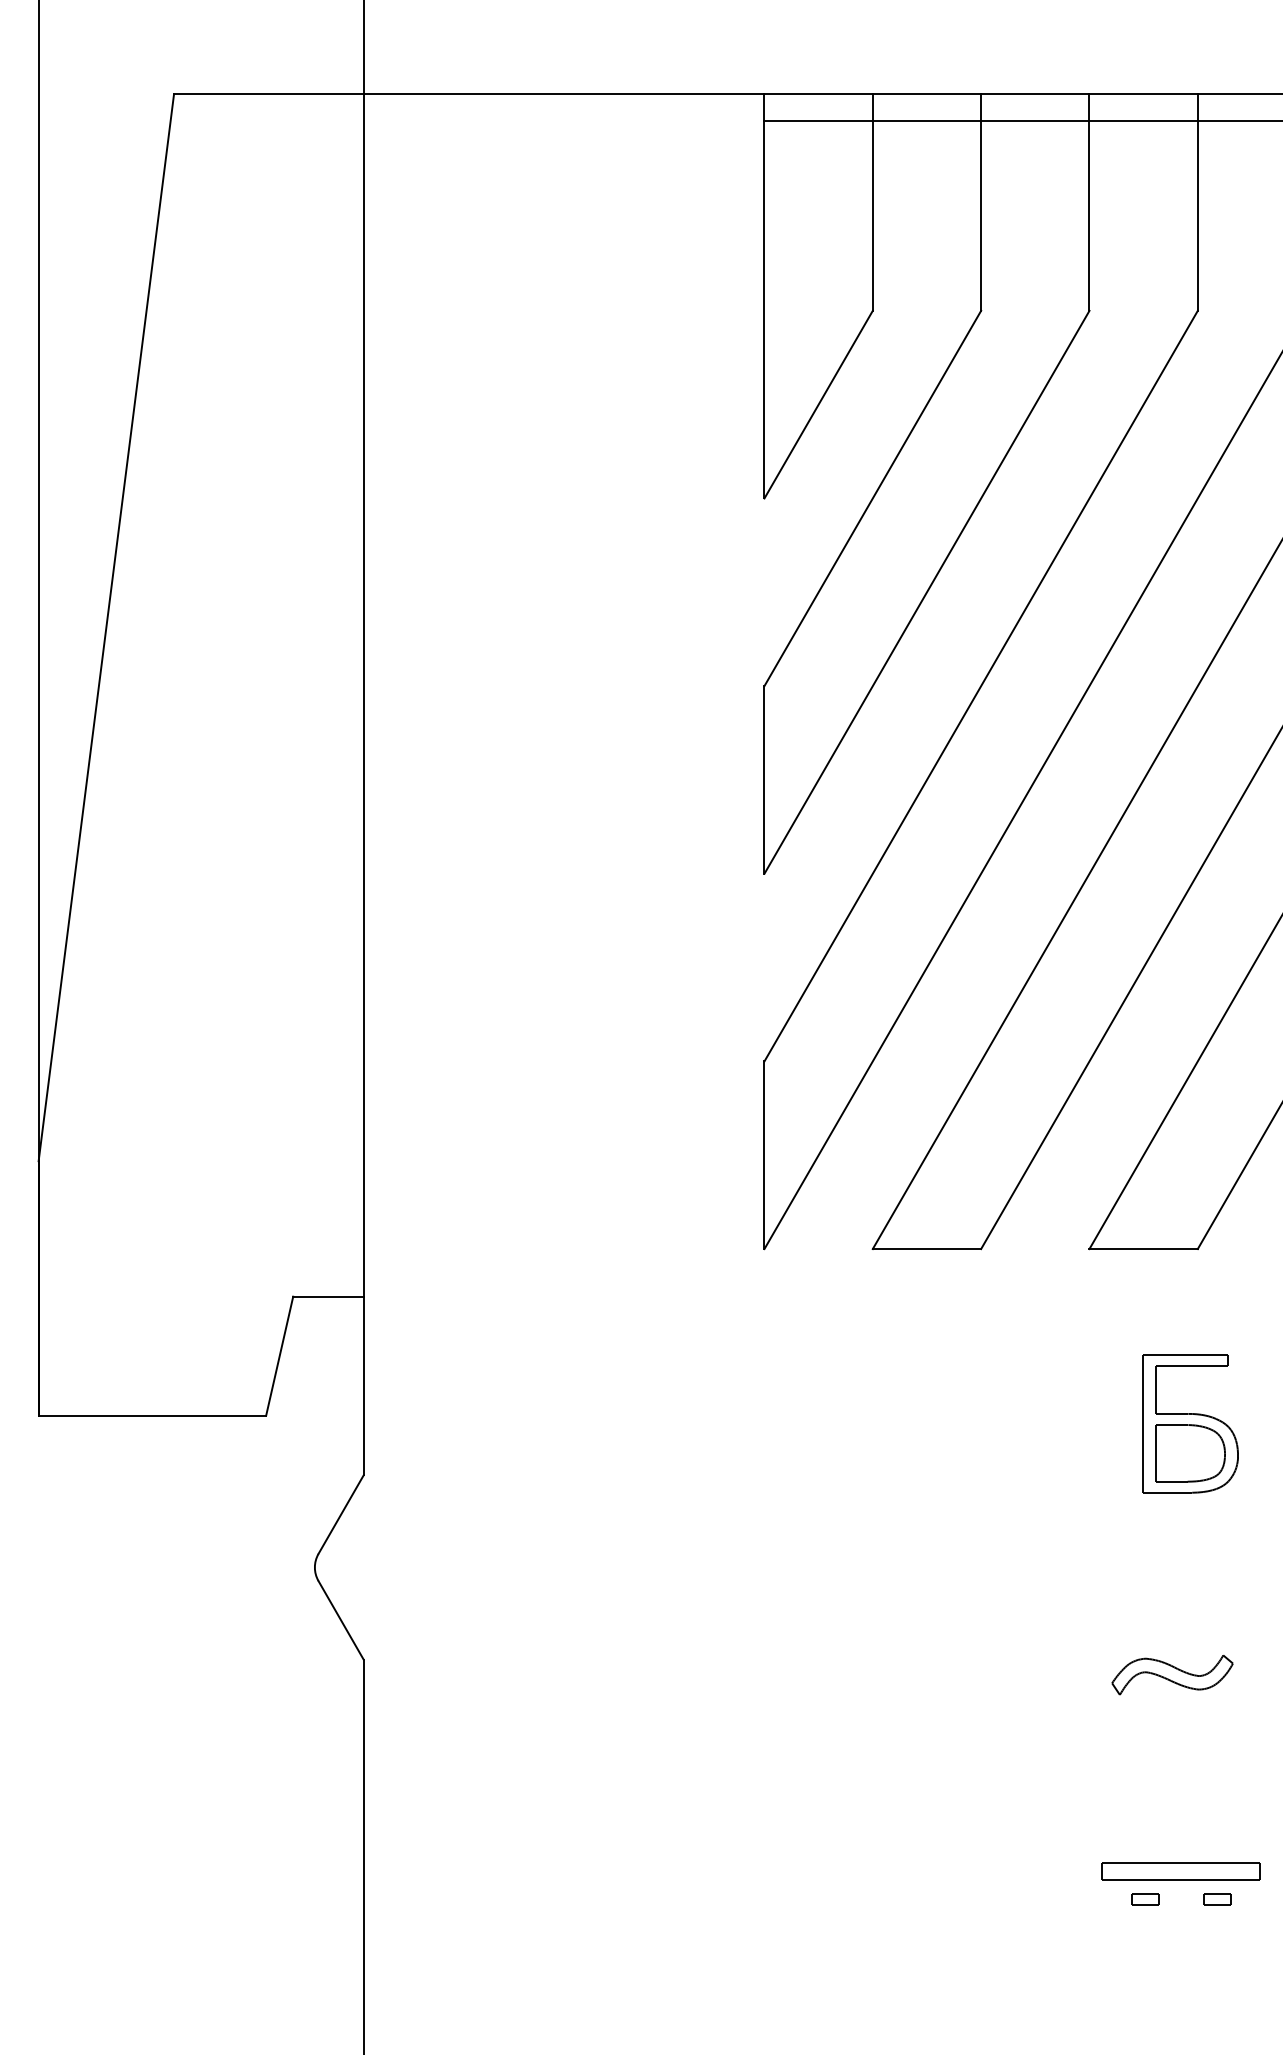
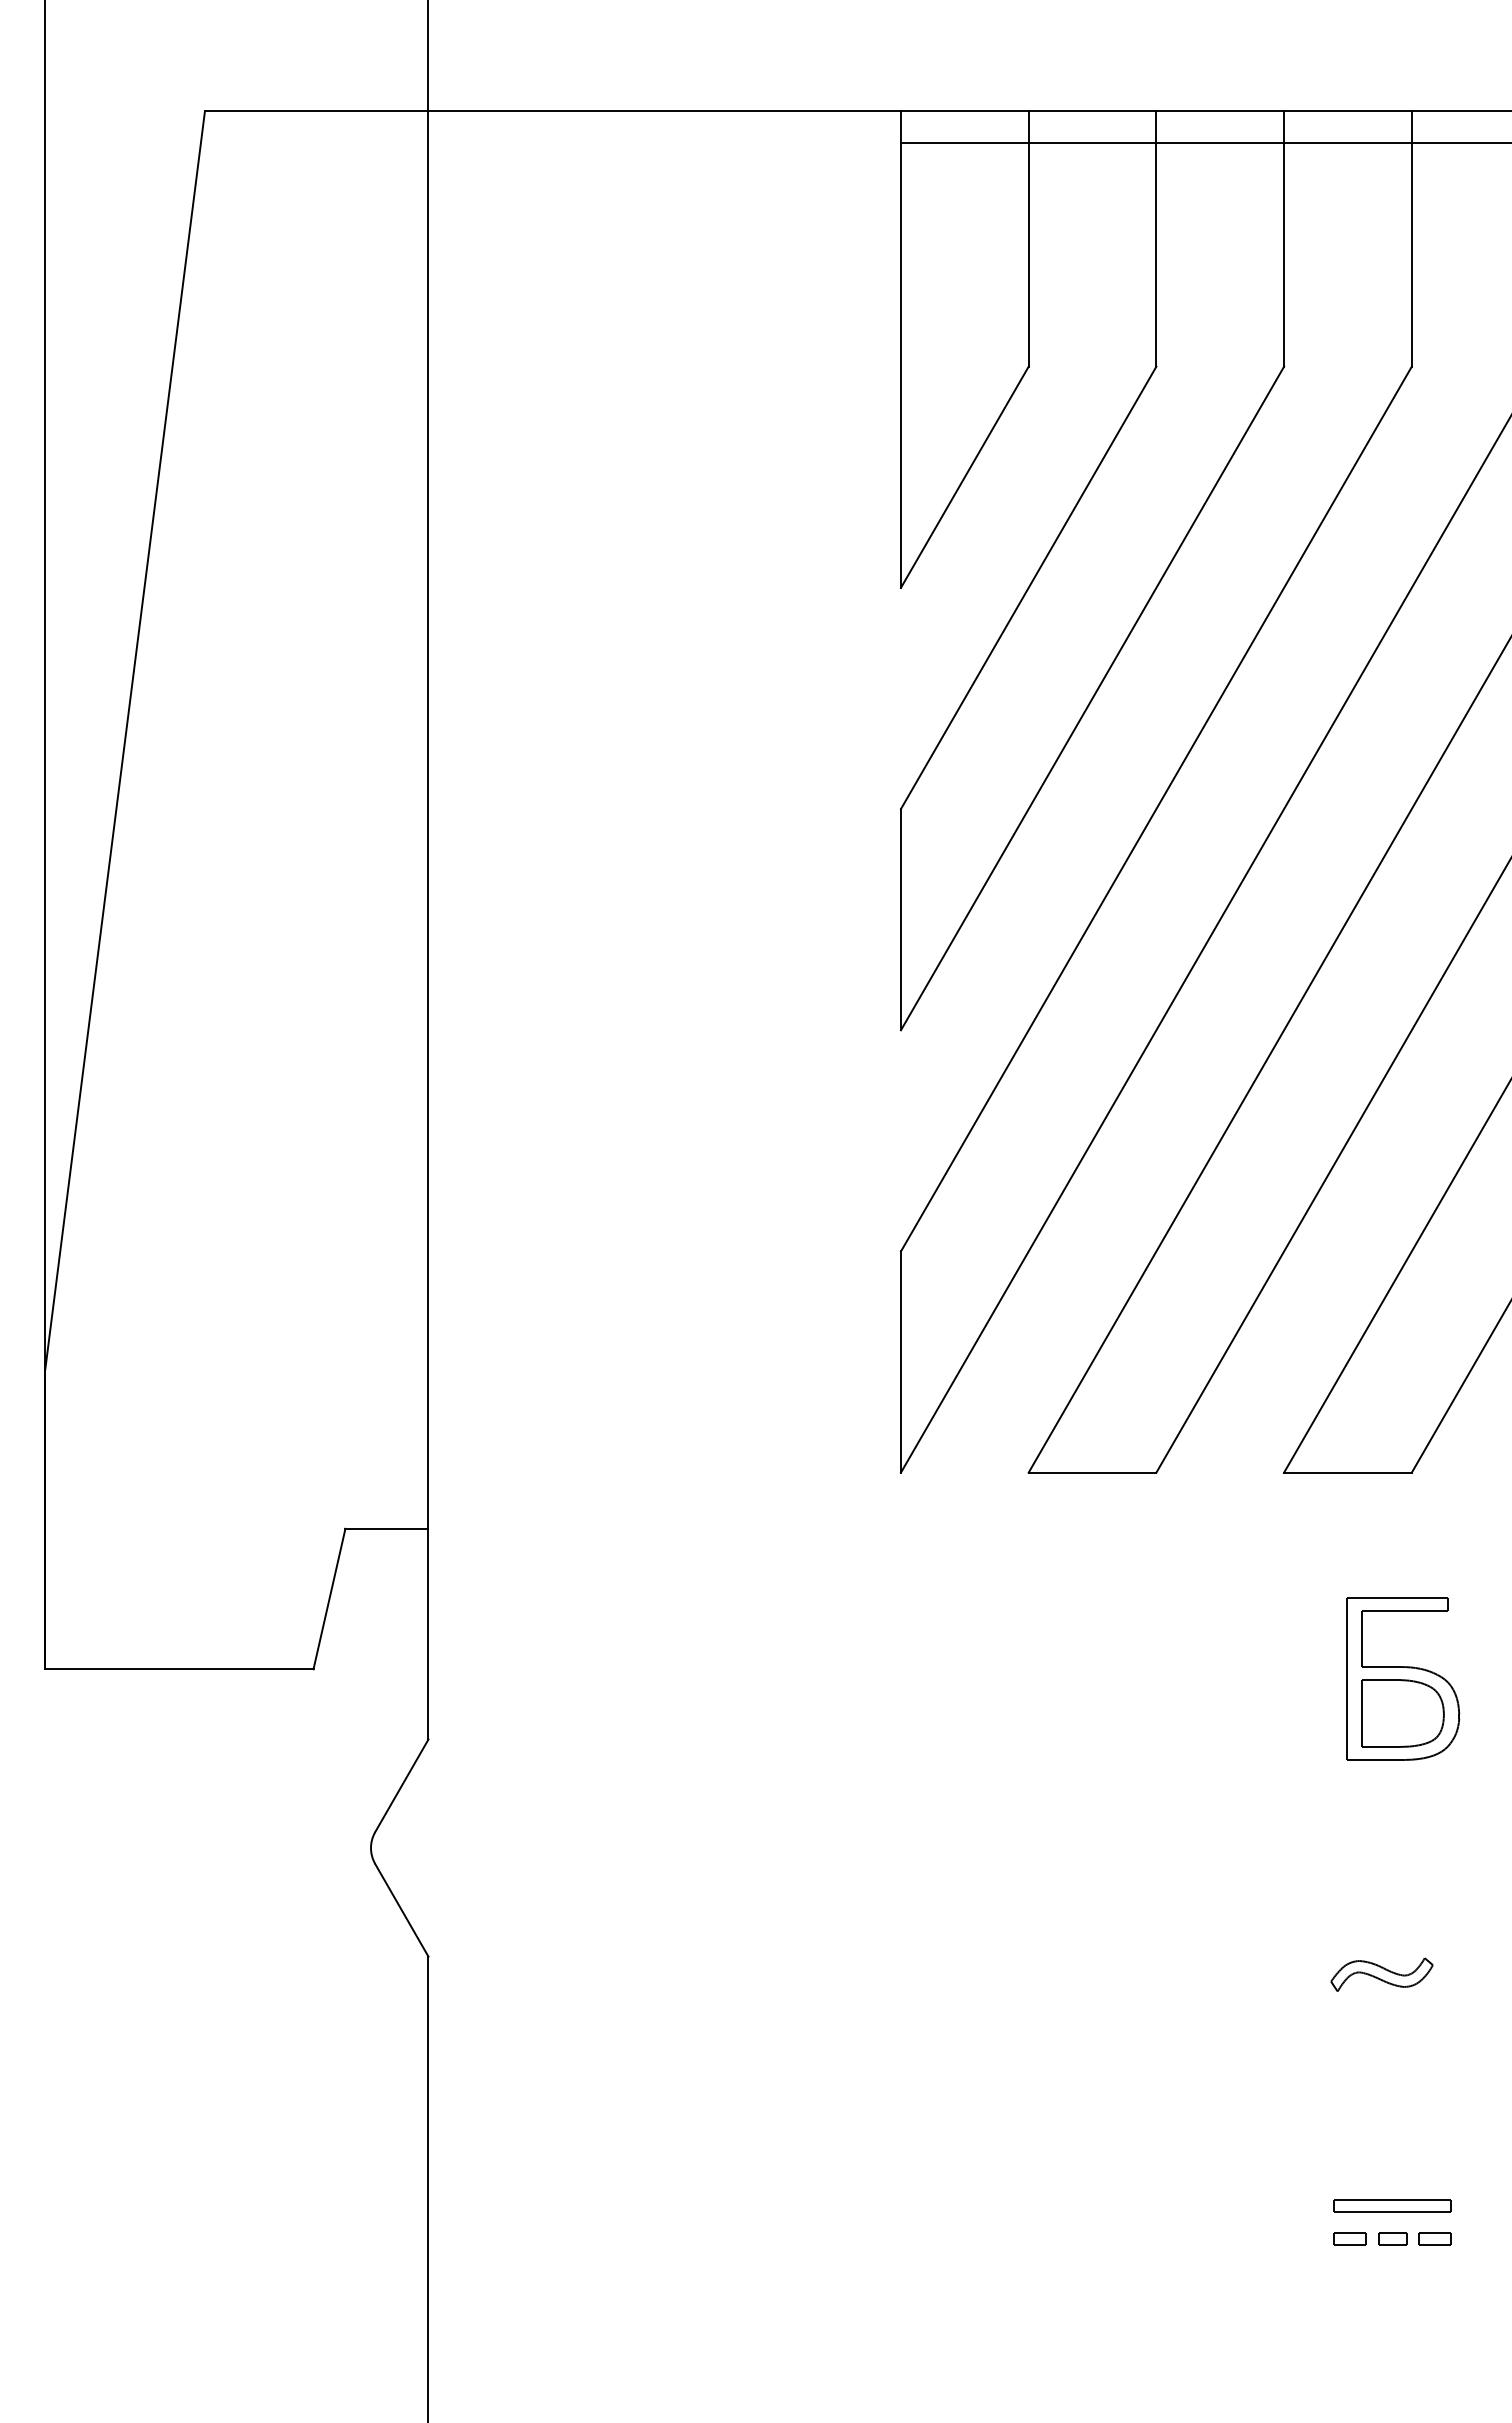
part: (1172, 1674) -> (1381, 1974), size x0.71
part: (1181, 1870) -> (1392, 2205), size x0.62
part: (1181, 1898) -> (1392, 2238), added

